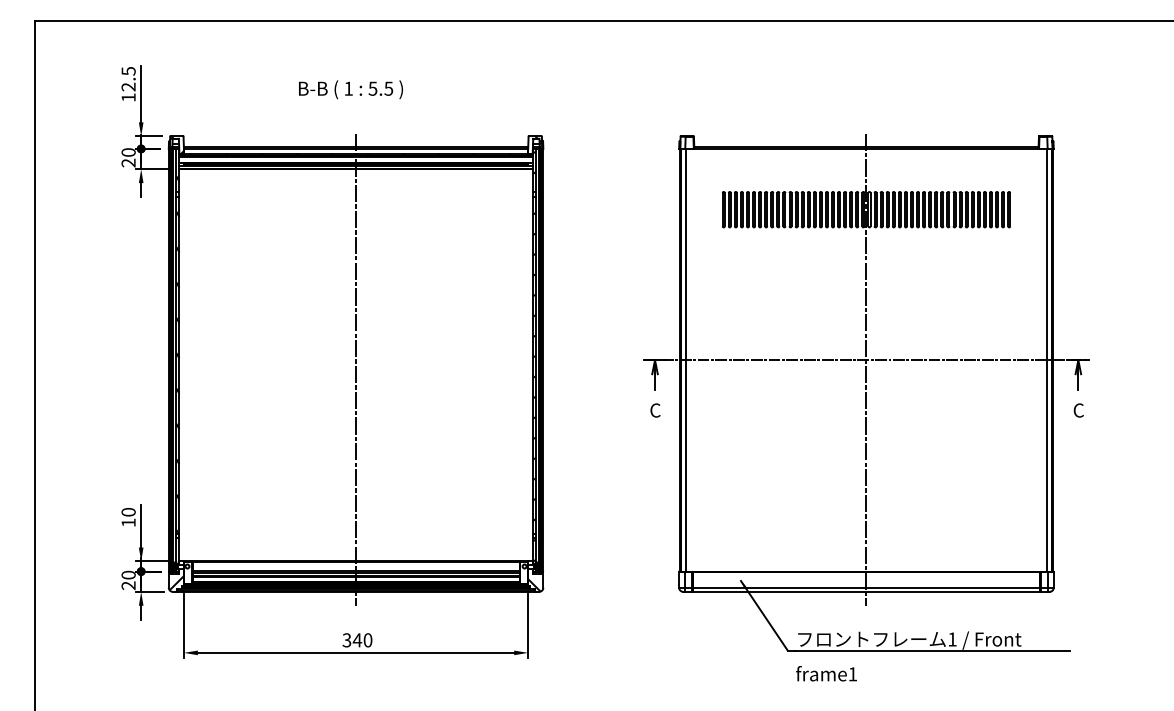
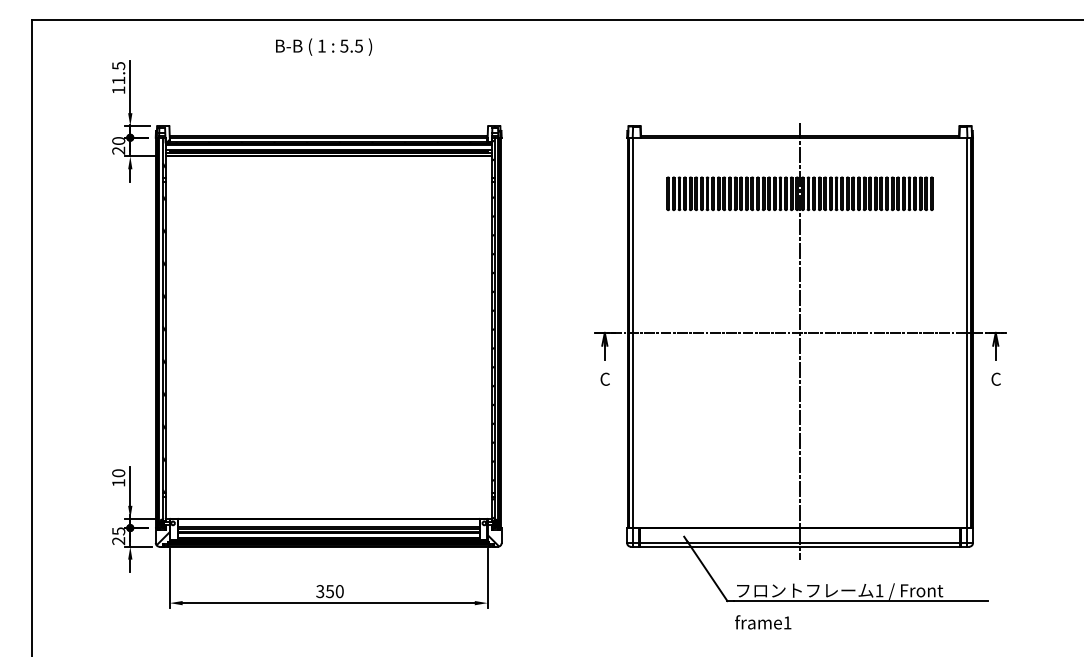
text: (128, 86) -> (118, 80), 12.5 -> 11.5
text: (350, 89) -> (323, 46), moved
line: (356, 369) -> (329, 341), removed
text: (128, 574) -> (118, 530), 20 -> 25
text: (357, 640) -> (330, 591), 340 -> 350

